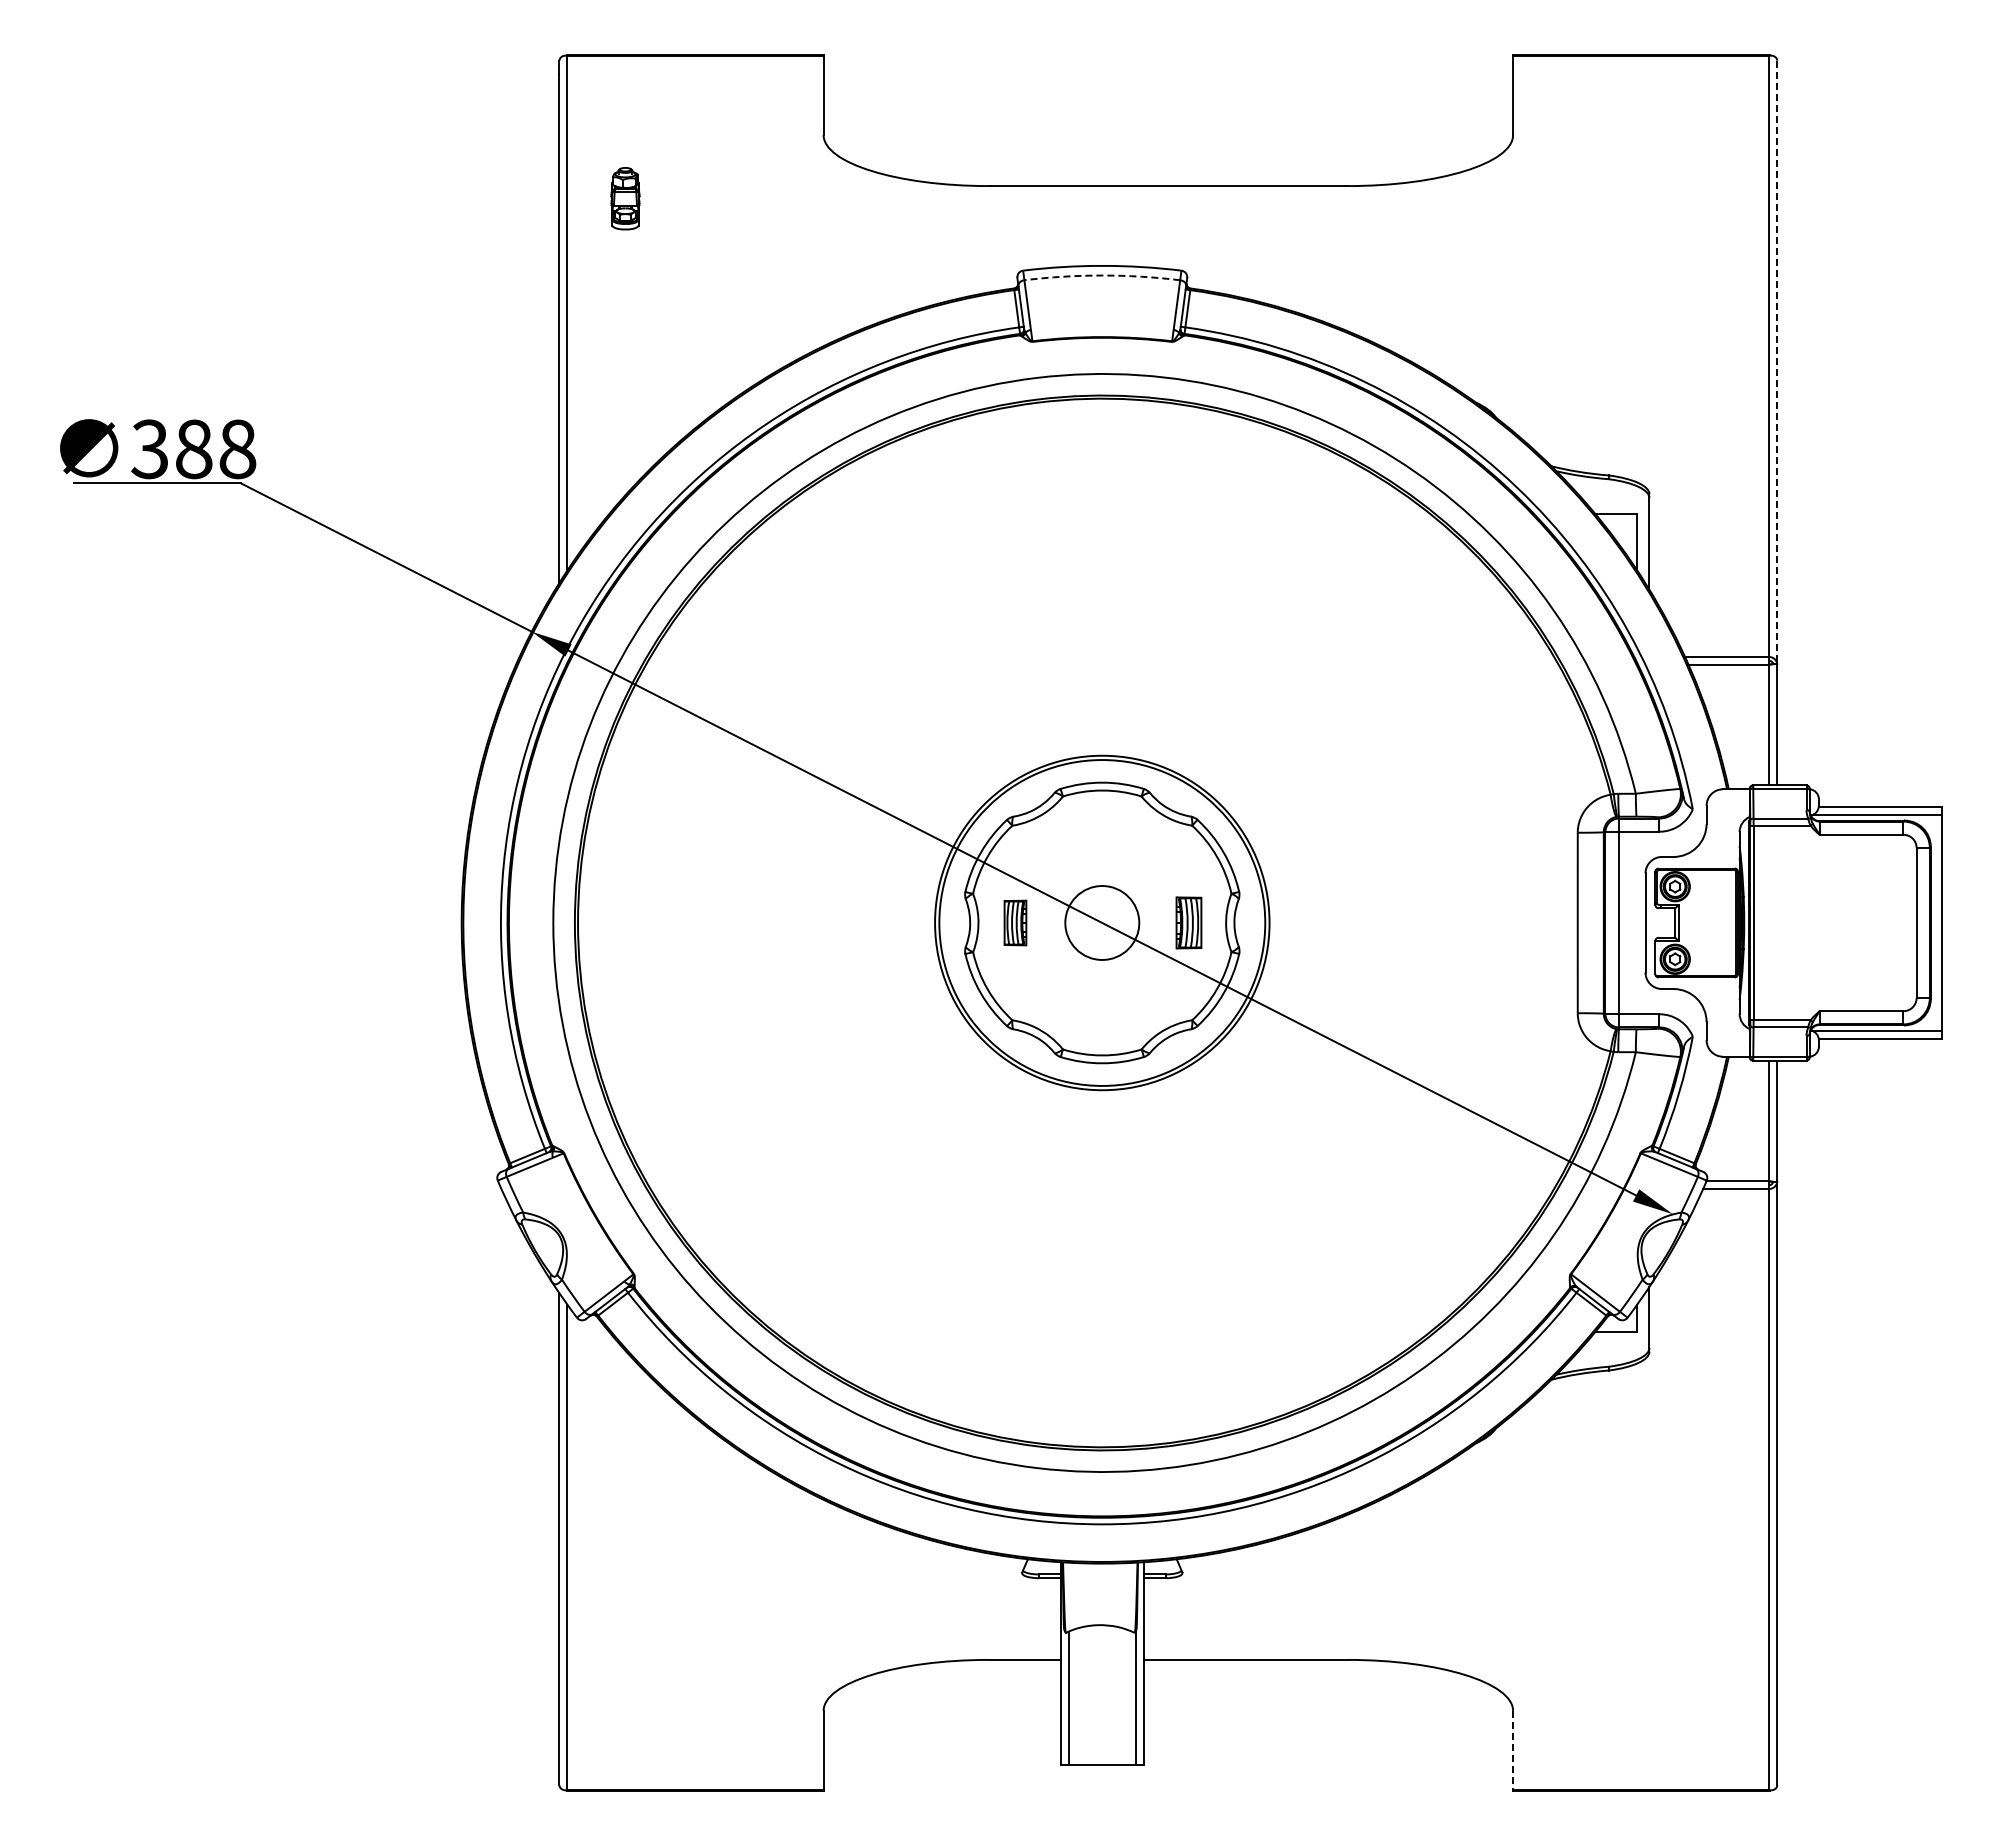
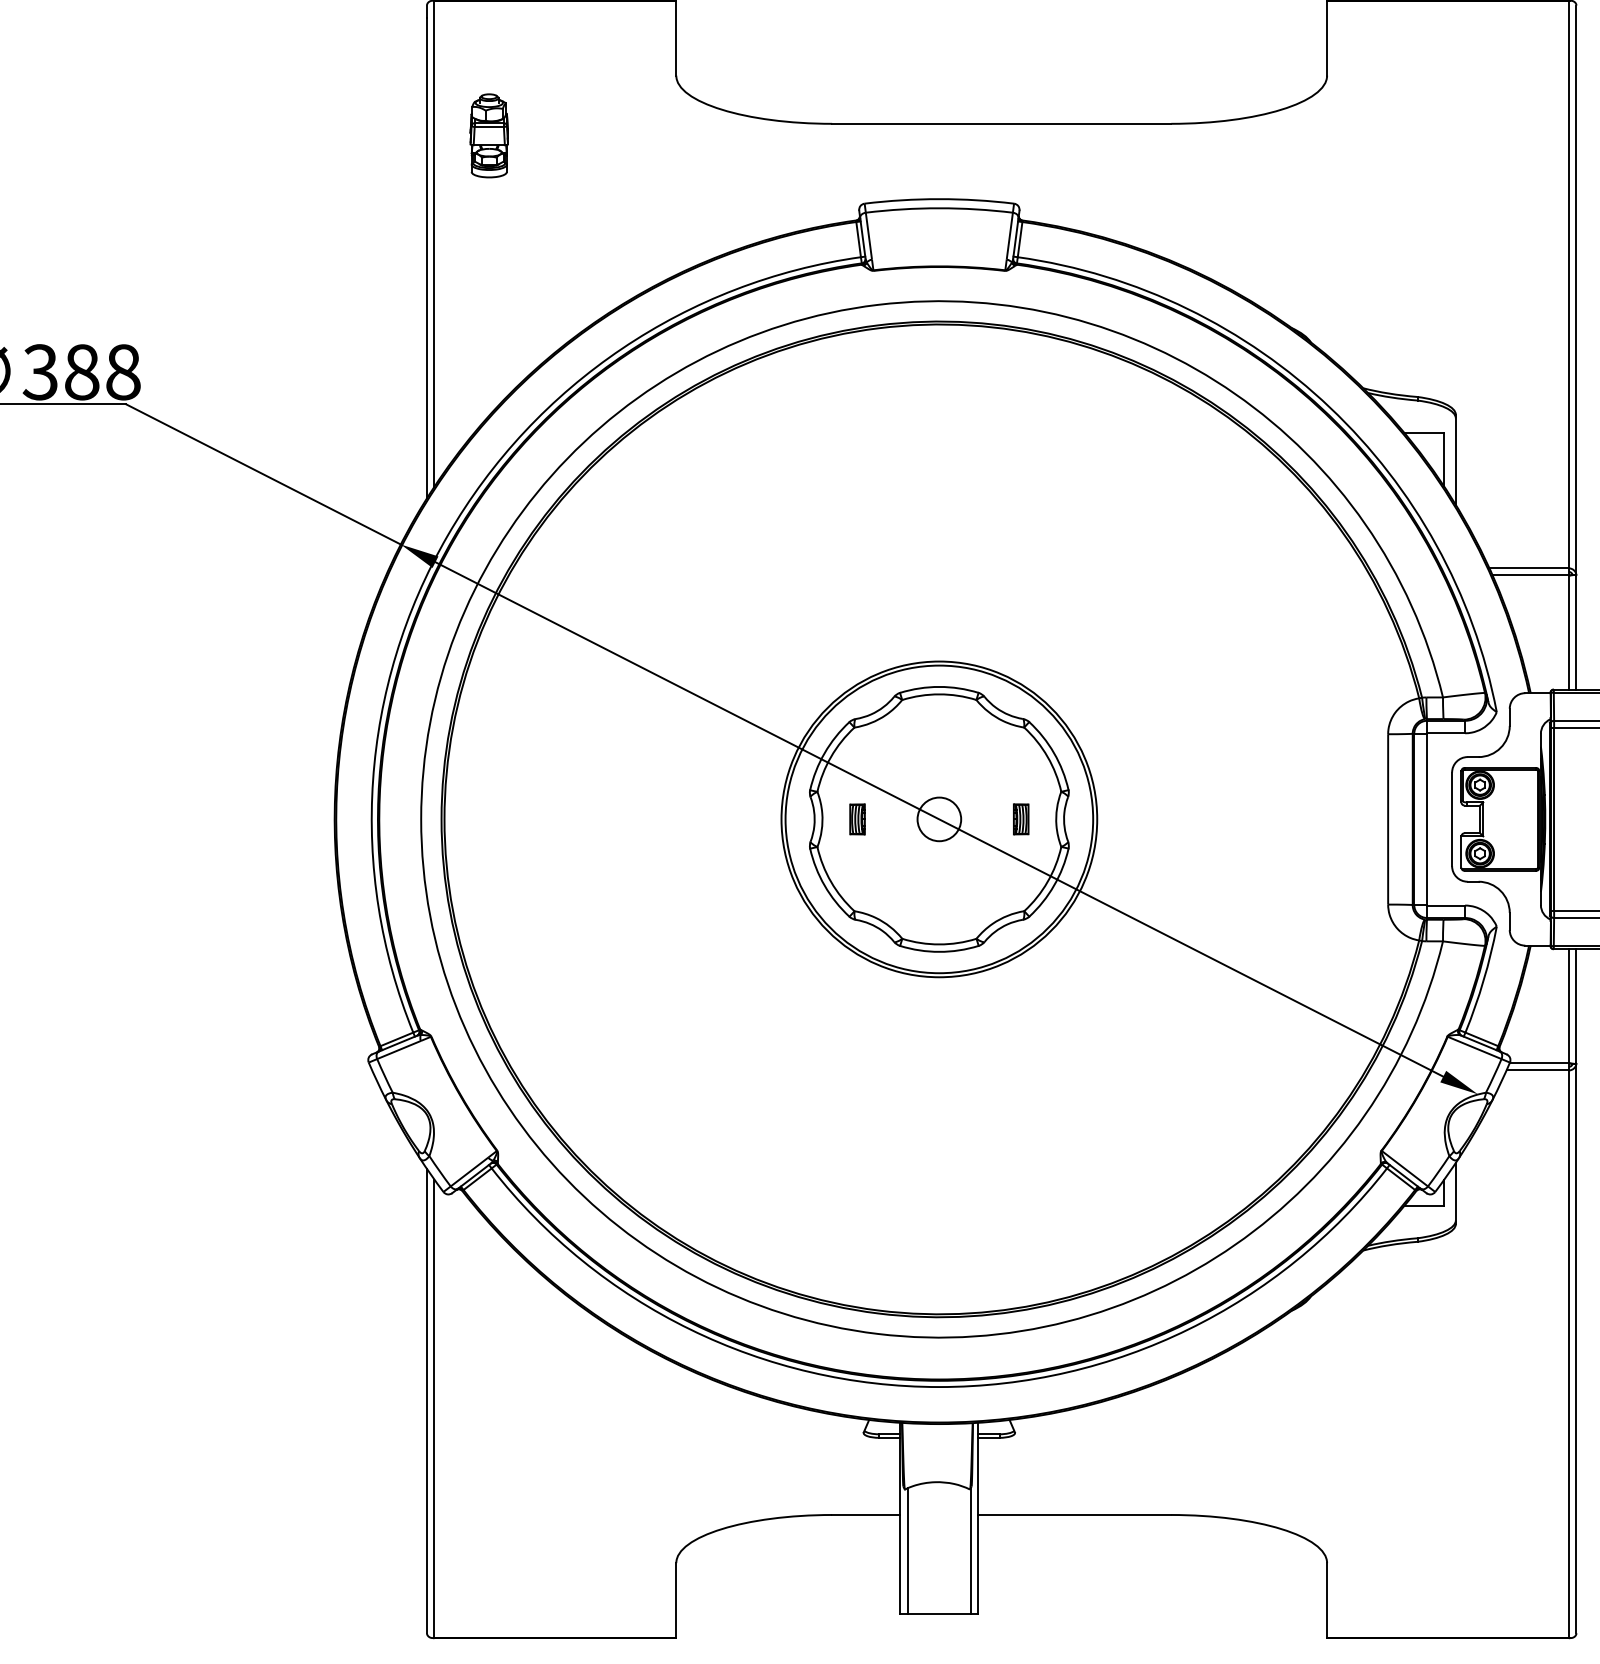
part: (625, 198) -> (489, 135), size x1.43
arc: (1102, 275) -> (939, 208), dashed -> solid
line: (1777, 362) -> (1576, 290), dashed -> solid
part: (1015, 922) -> (857, 818), size x0.71
circle: (1102, 922) -> (939, 818), size x0.62
part: (1188, 922) -> (1020, 818), size x0.62
line: (1513, 1750) -> (1327, 1600), dashed -> solid

